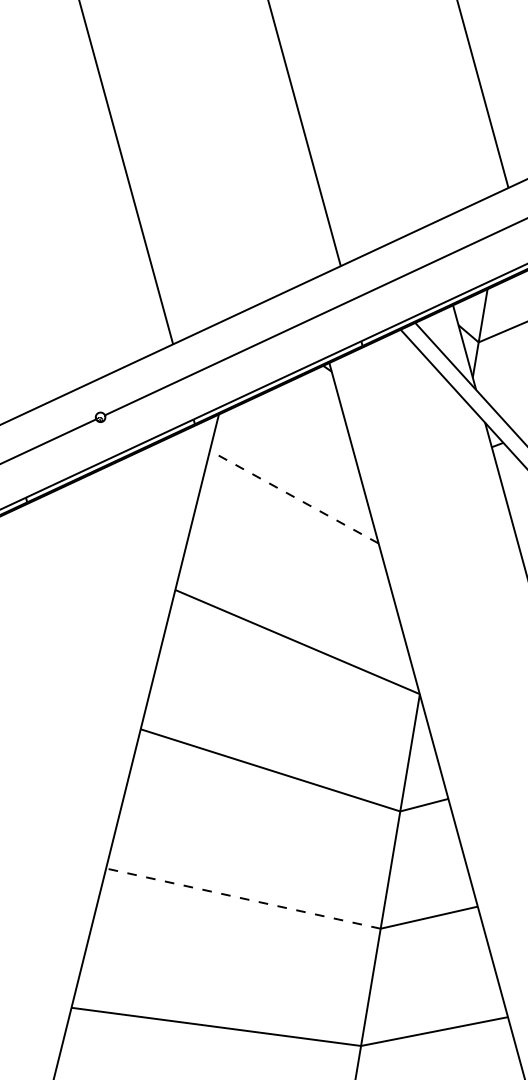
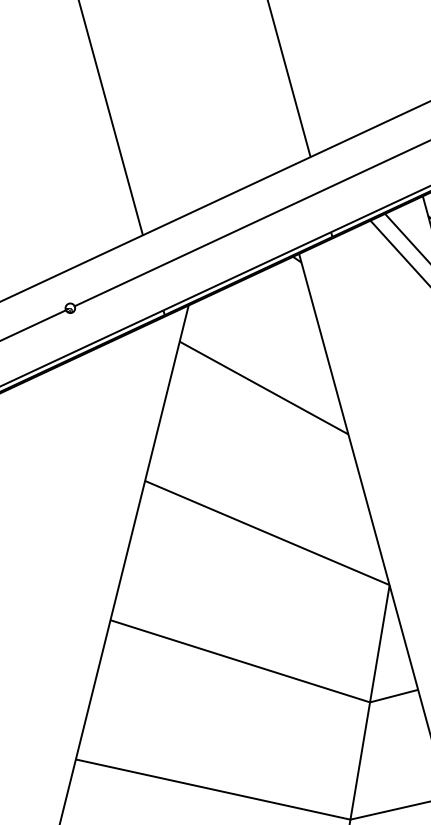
line: (293, 496) -> (263, 387), dashed -> solid
line: (243, 898) -> (213, 789), dashed -> solid

